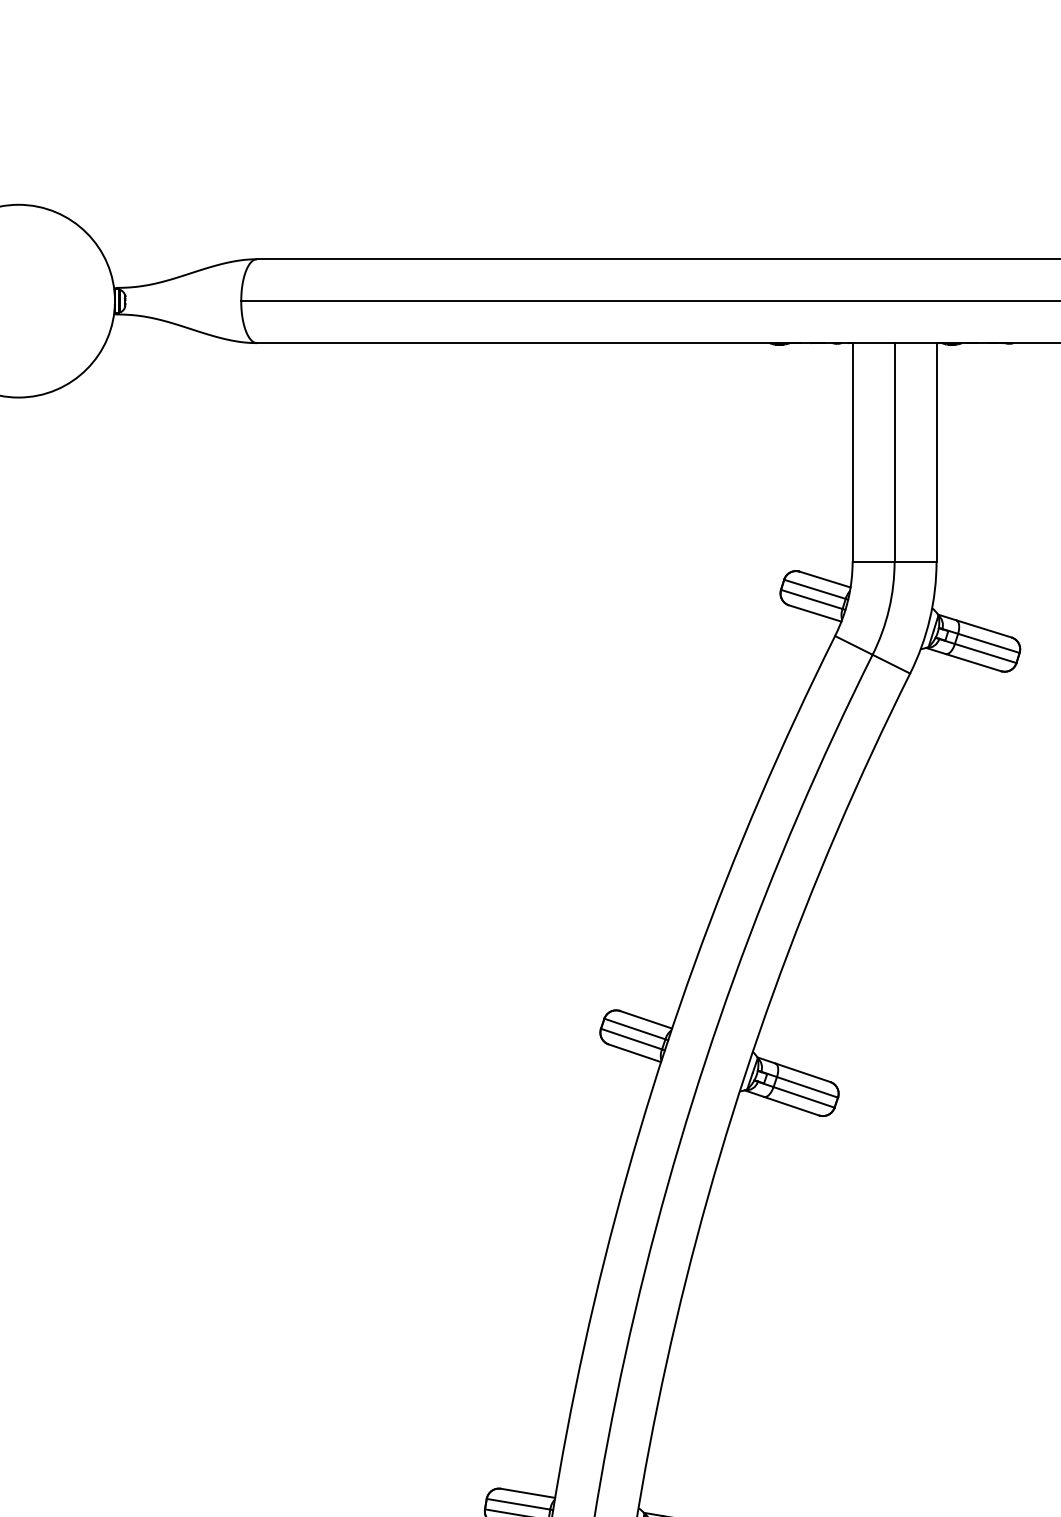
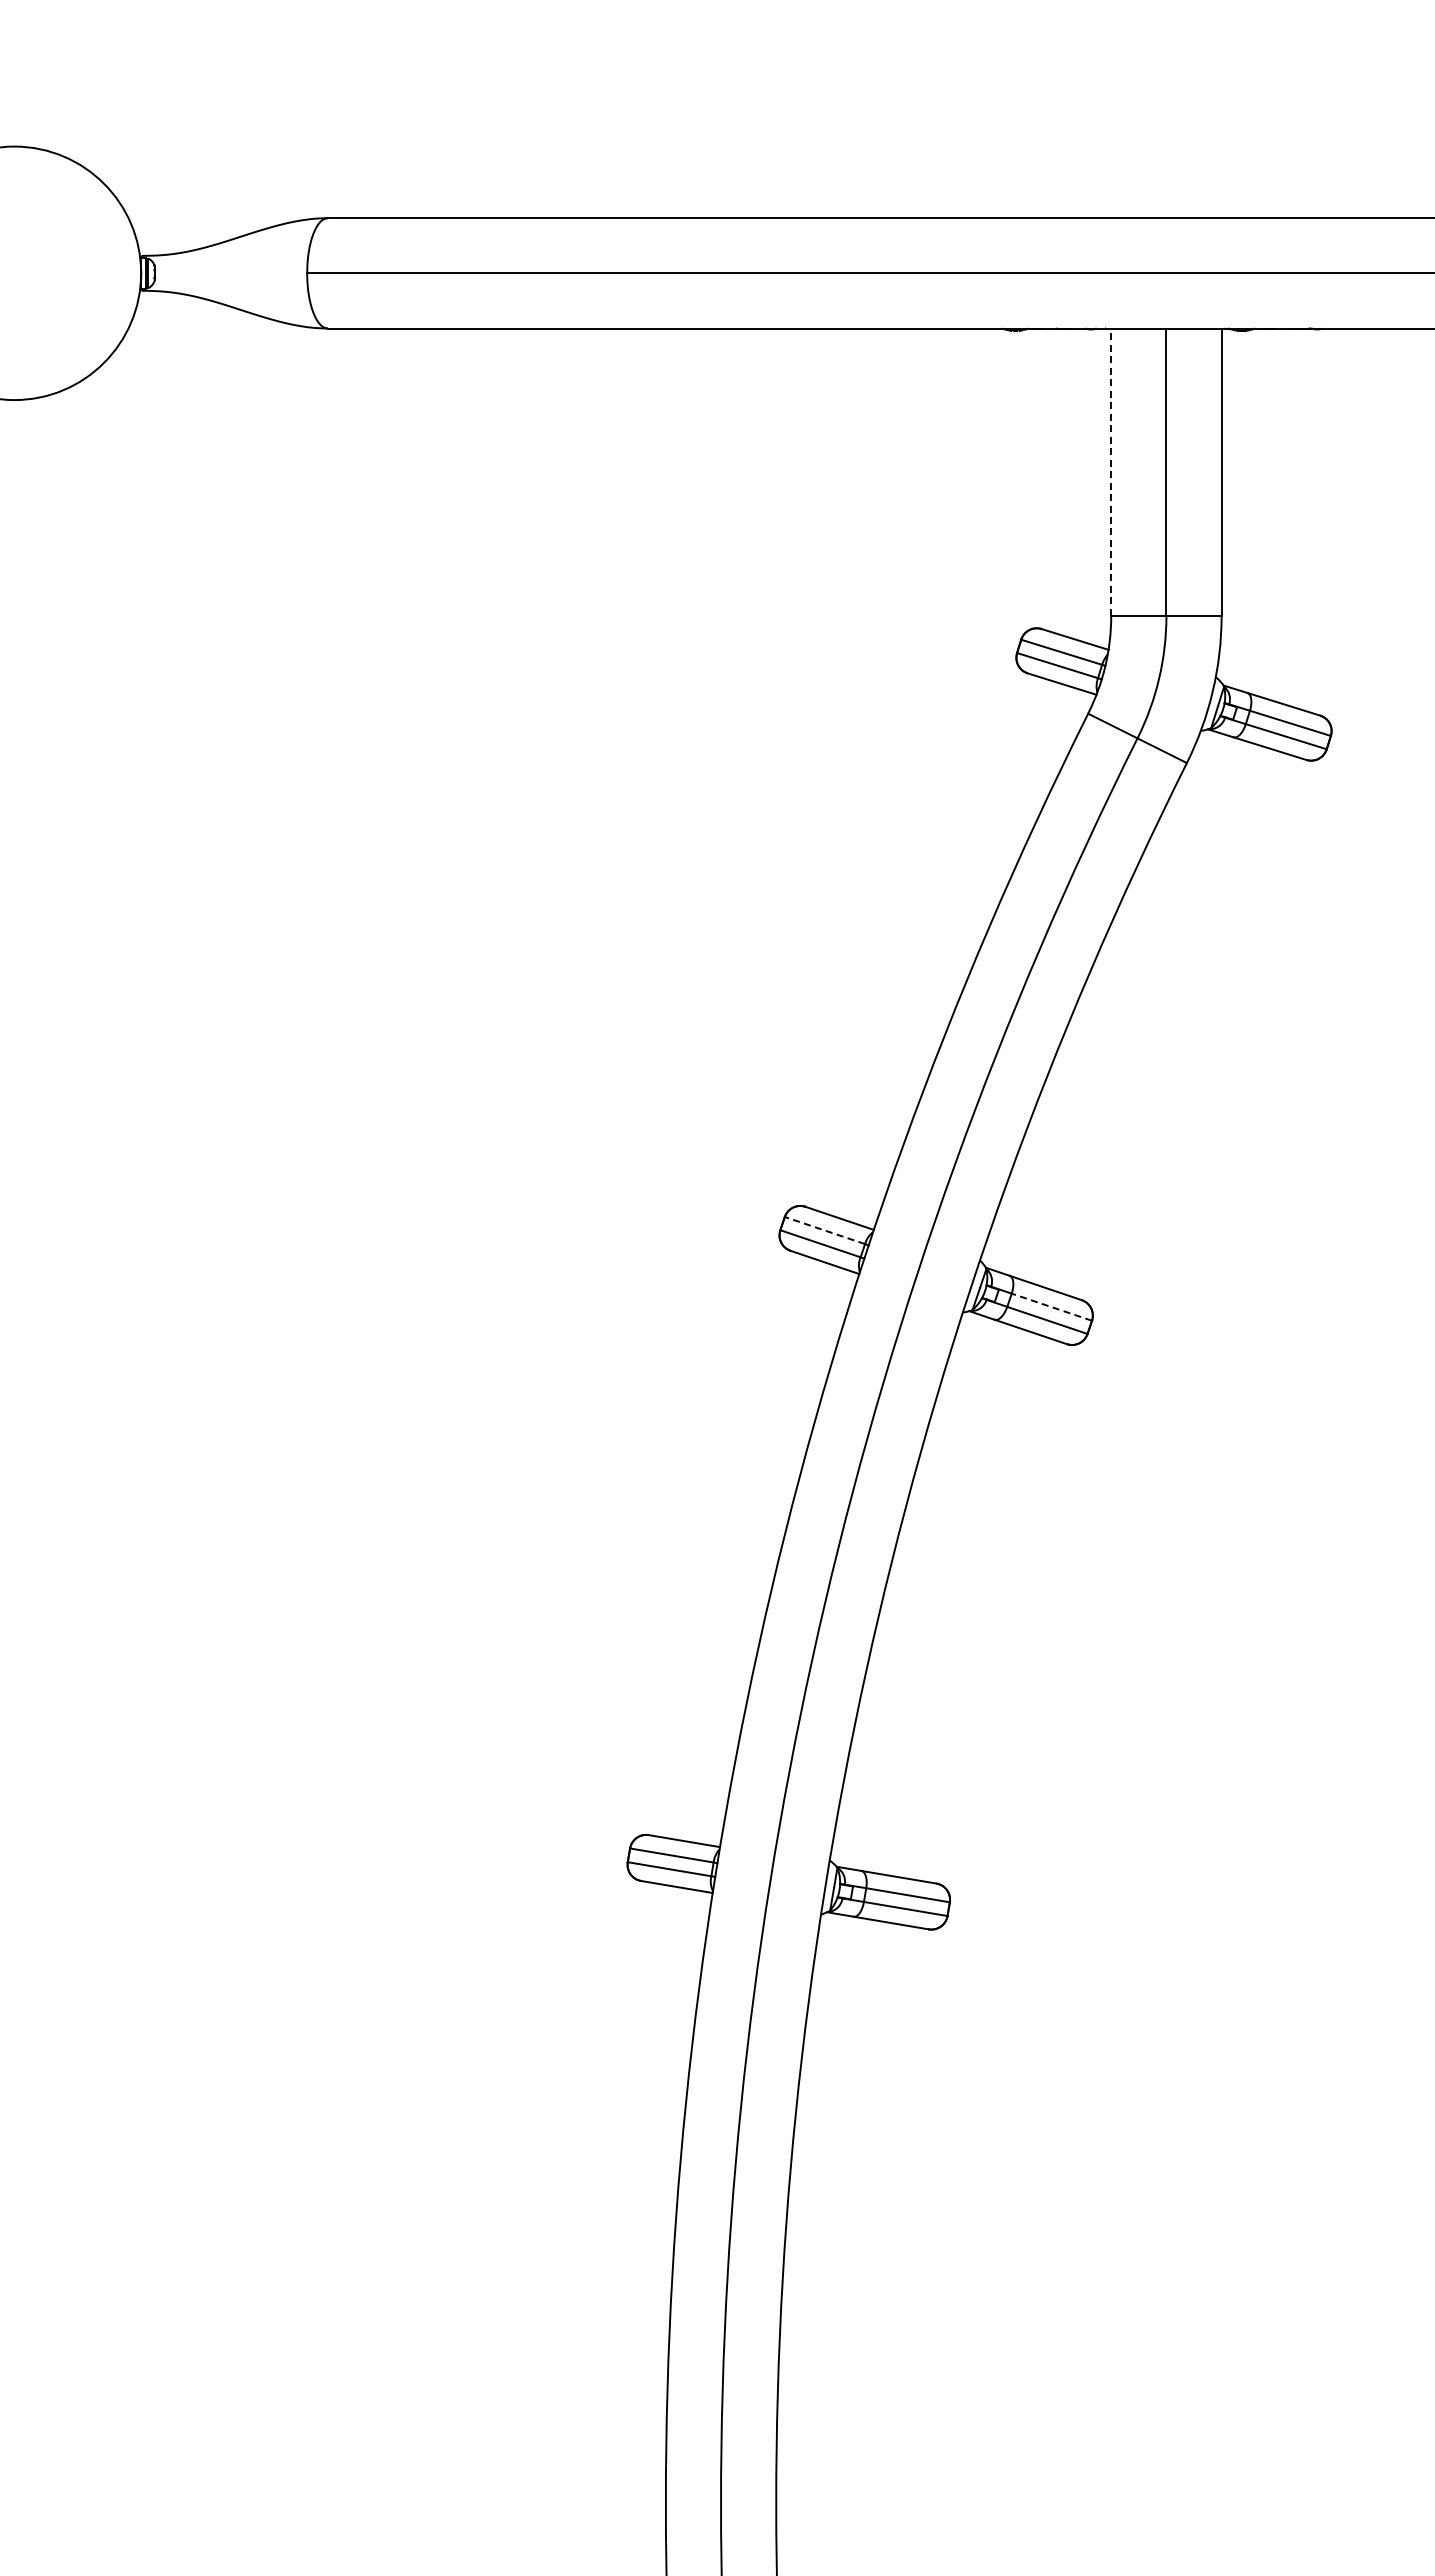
line: (852, 452) -> (1111, 472), solid -> dashed
line: (634, 1029) -> (824, 1230), solid -> dashed
line: (807, 1087) -> (1051, 1307), solid -> dashed

